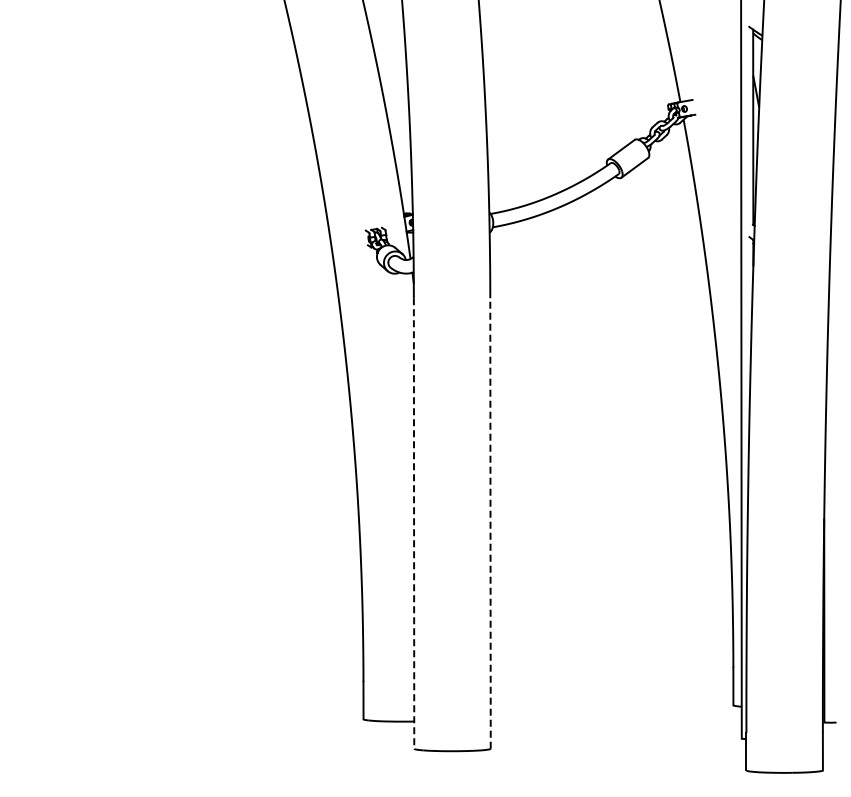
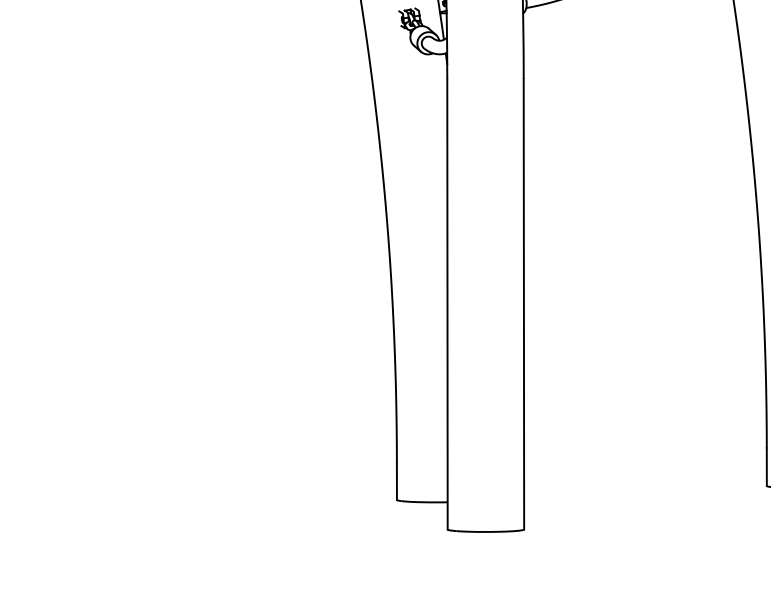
line: (490, 522) -> (523, 303), dashed -> solid
line: (414, 524) -> (447, 305), dashed -> solid

